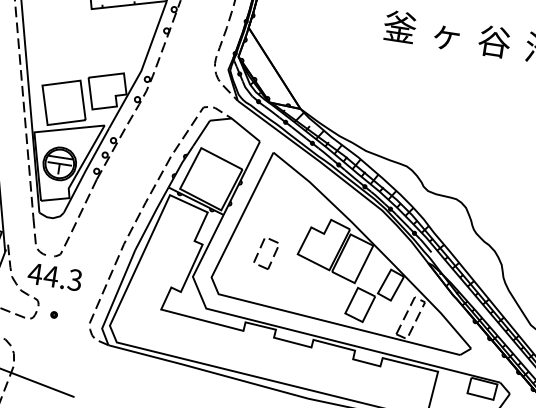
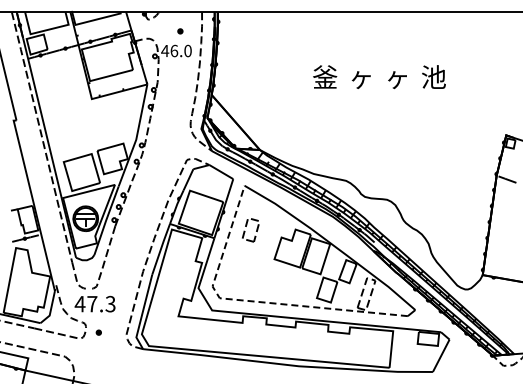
text: (494, 41) -> (397, 77), 谷 -> ヶ
part: (265, 253) -> (250, 230), moved
text: (50, 276) -> (91, 304), 44.3 -> 47.3
line: (260, 304) -> (252, 301), solid -> dashed

